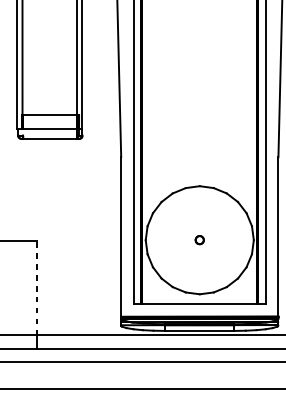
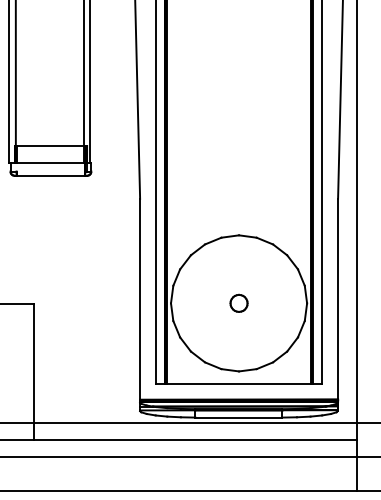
part: (199, 239) -> (238, 302), size x1.67
line: (36, 287) -> (33, 363), dashed -> solid

